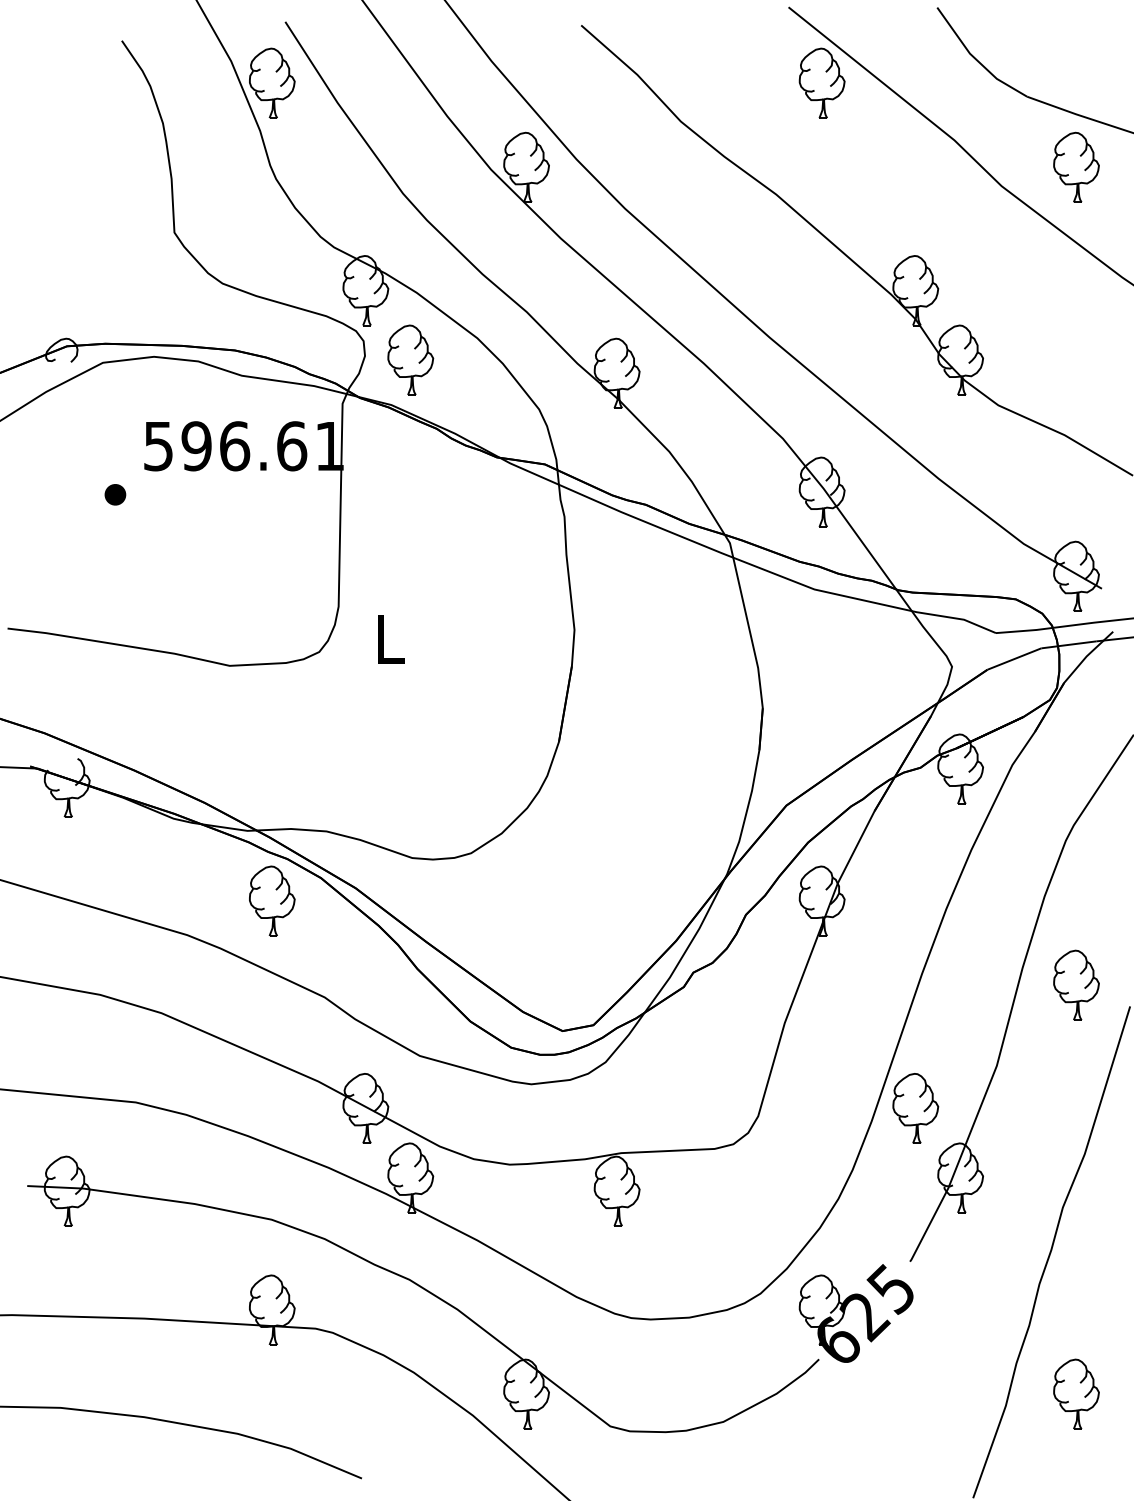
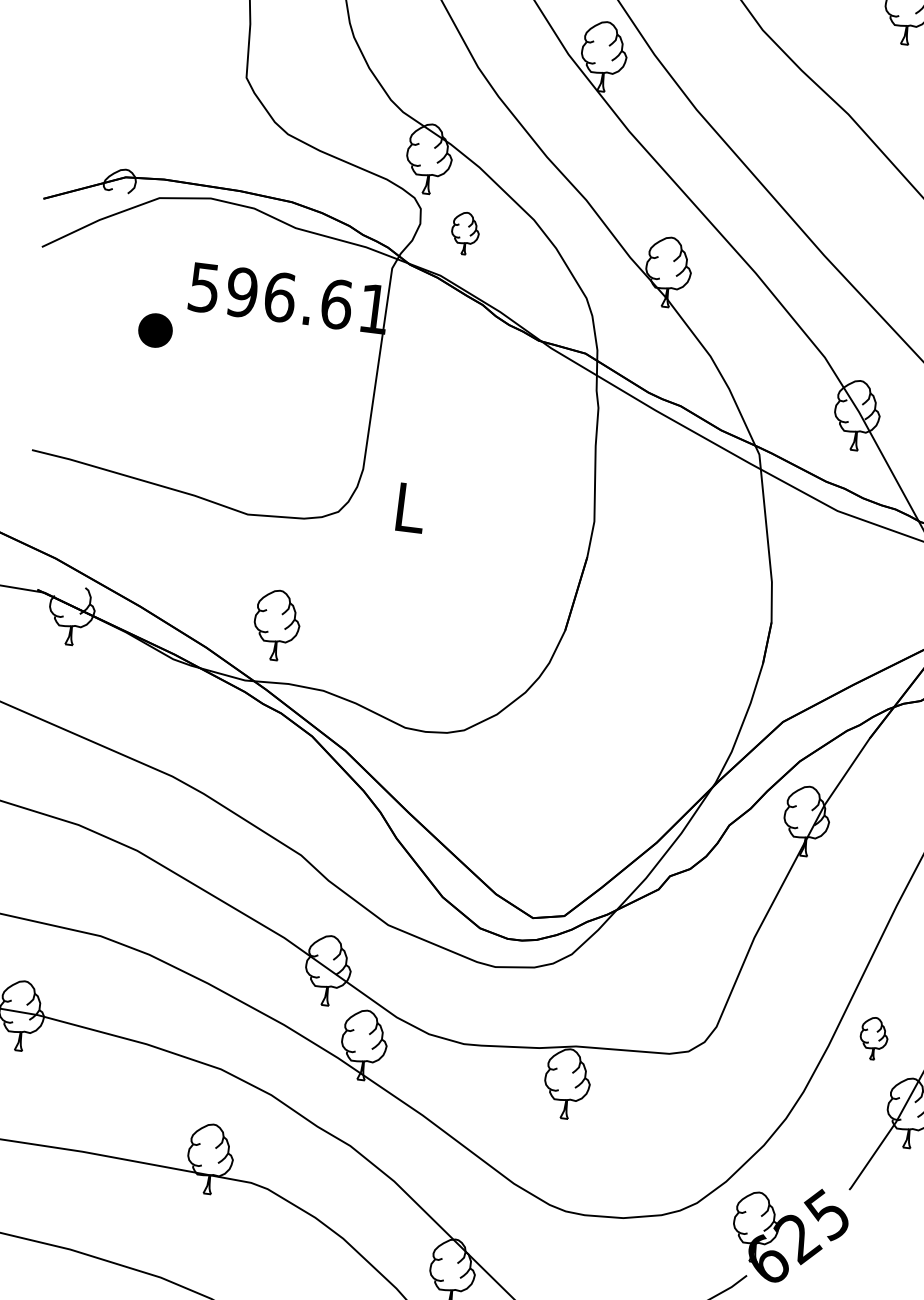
part: (410, 359) -> (465, 232), size x0.6
part: (115, 494) -> (155, 330), size x1.6
part: (272, 900) -> (277, 624), moved
part: (915, 1108) -> (873, 1038), size x0.6

